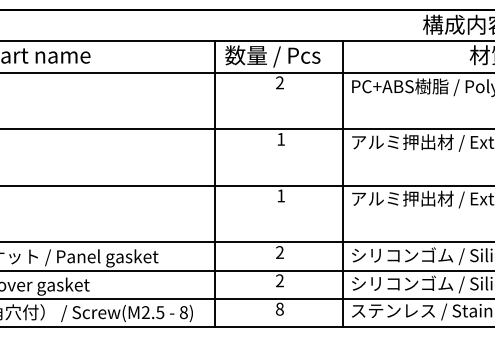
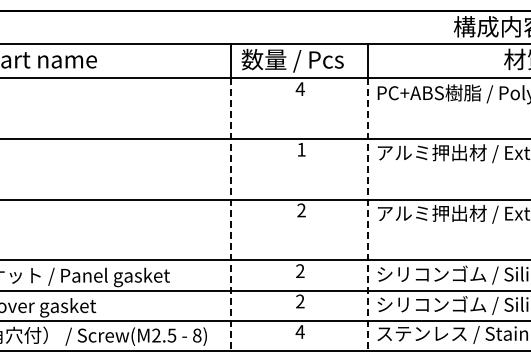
text: (279, 82) -> (299, 88), 2 -> 4
text: (281, 195) -> (301, 210), 1 -> 2
line: (214, 199) -> (230, 214), solid -> dashed
line: (342, 199) -> (367, 214), solid -> dashed
text: (279, 309) -> (299, 332), 8 -> 4

